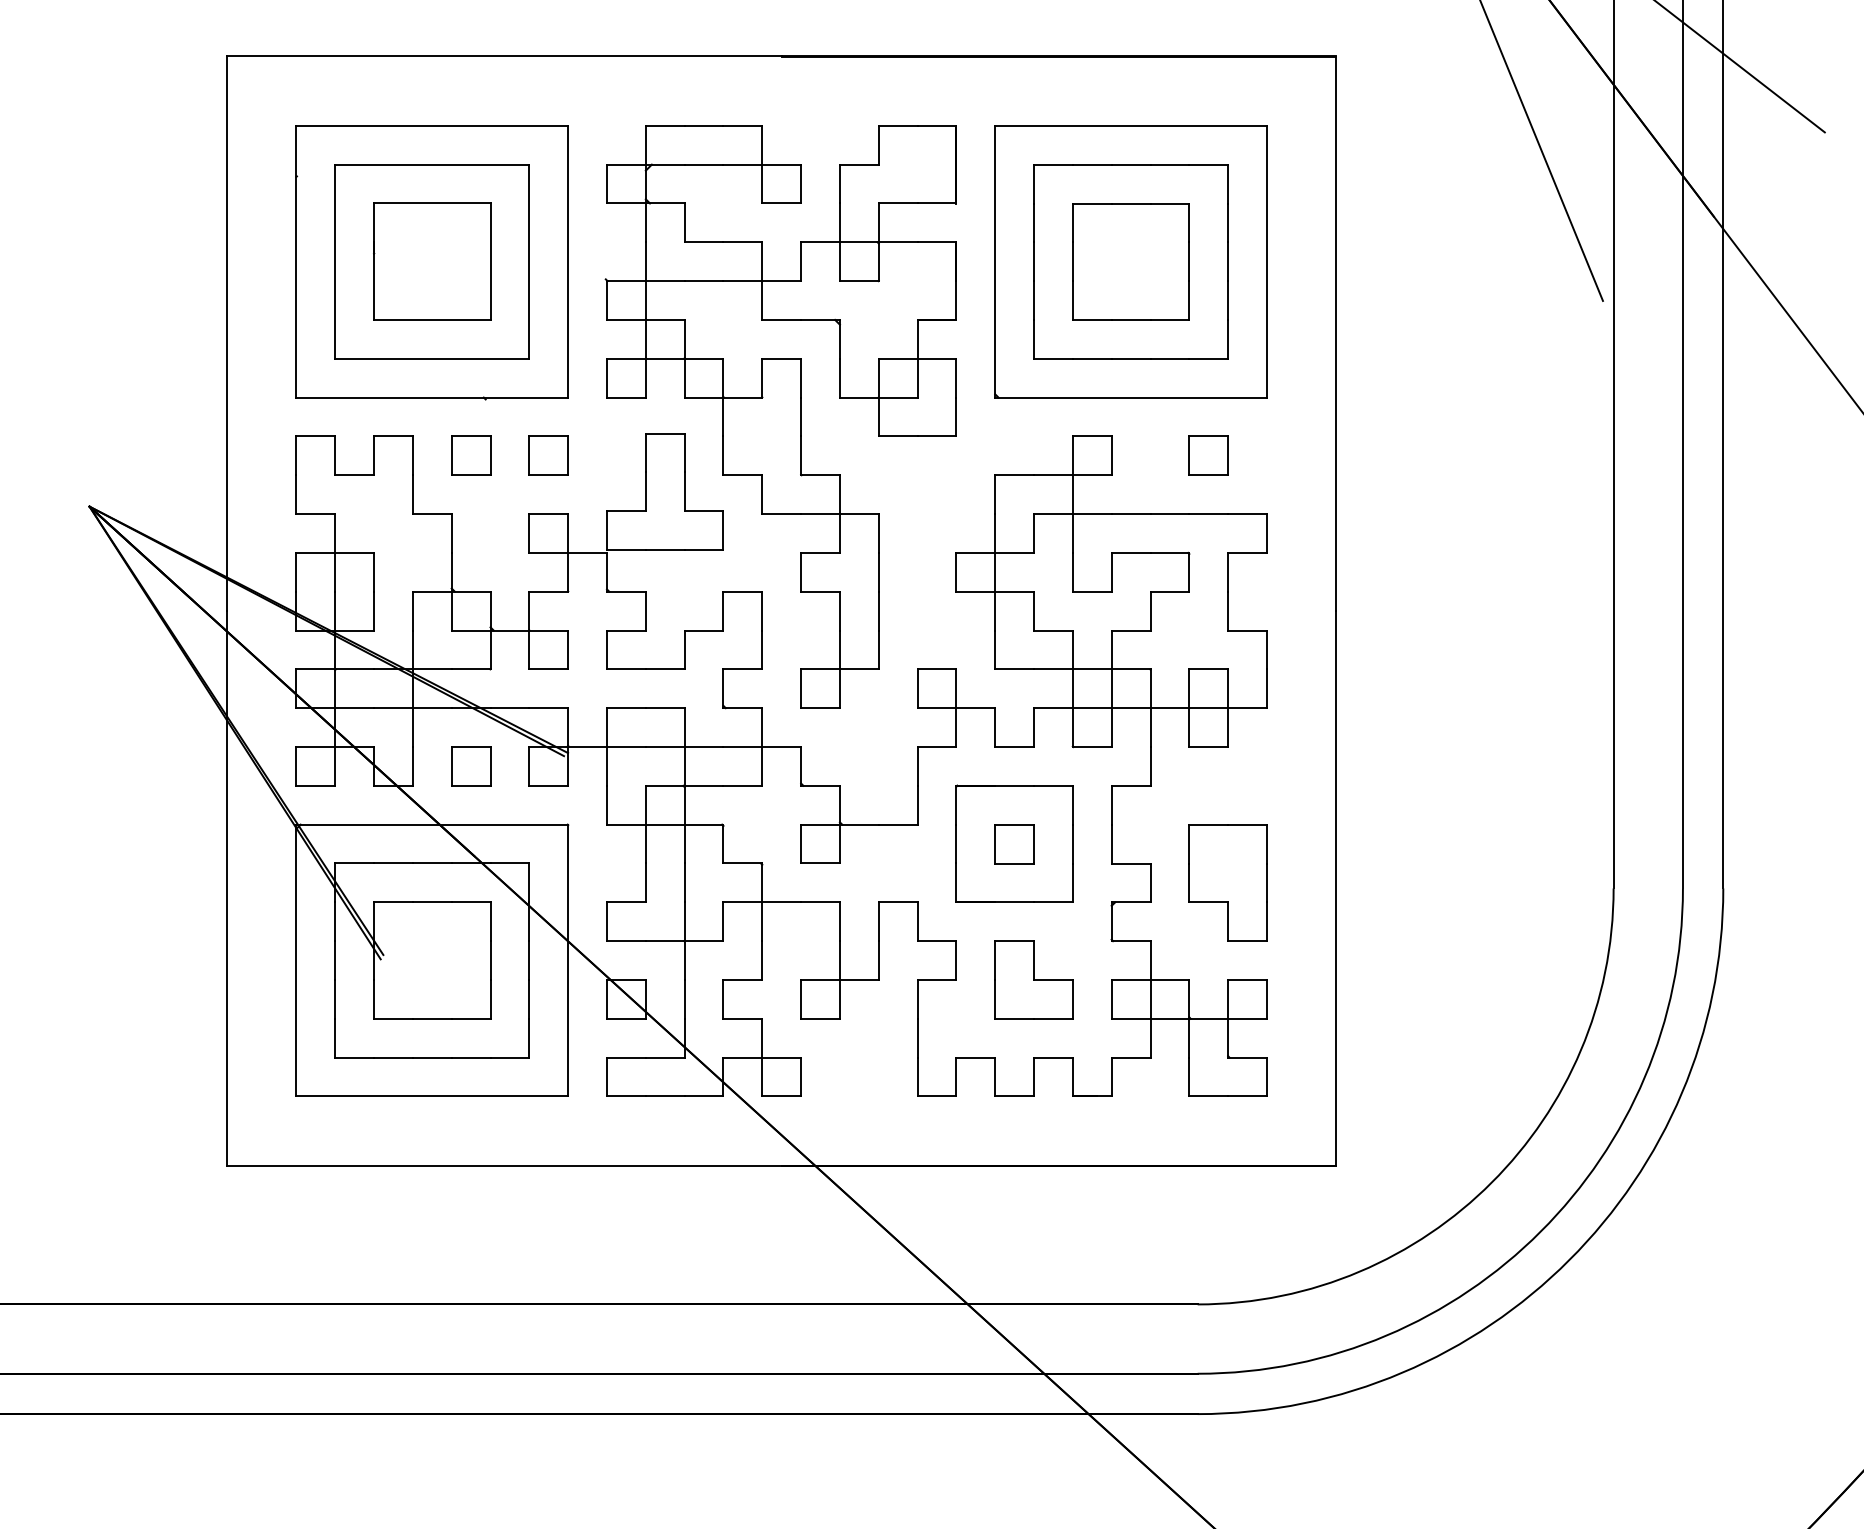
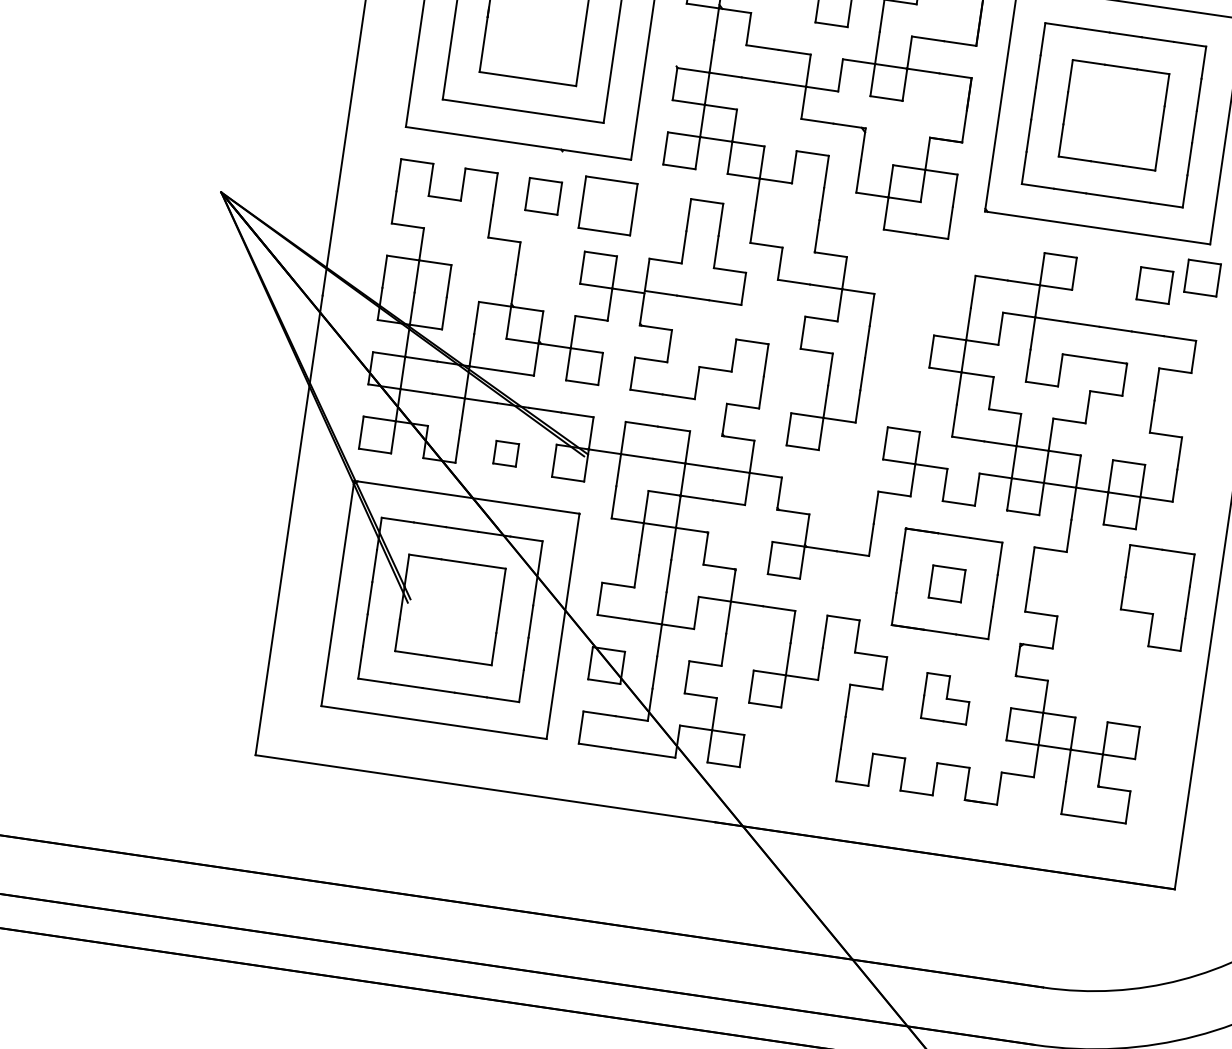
part: (1263, 438) -> (1202, 277), added
part: (548, 455) -> (607, 205), size x1.6
part: (471, 766) -> (506, 453), size x0.7
part: (1227, 882) -> (1154, 597), moved
part: (1033, 979) -> (946, 698), size x0.7

